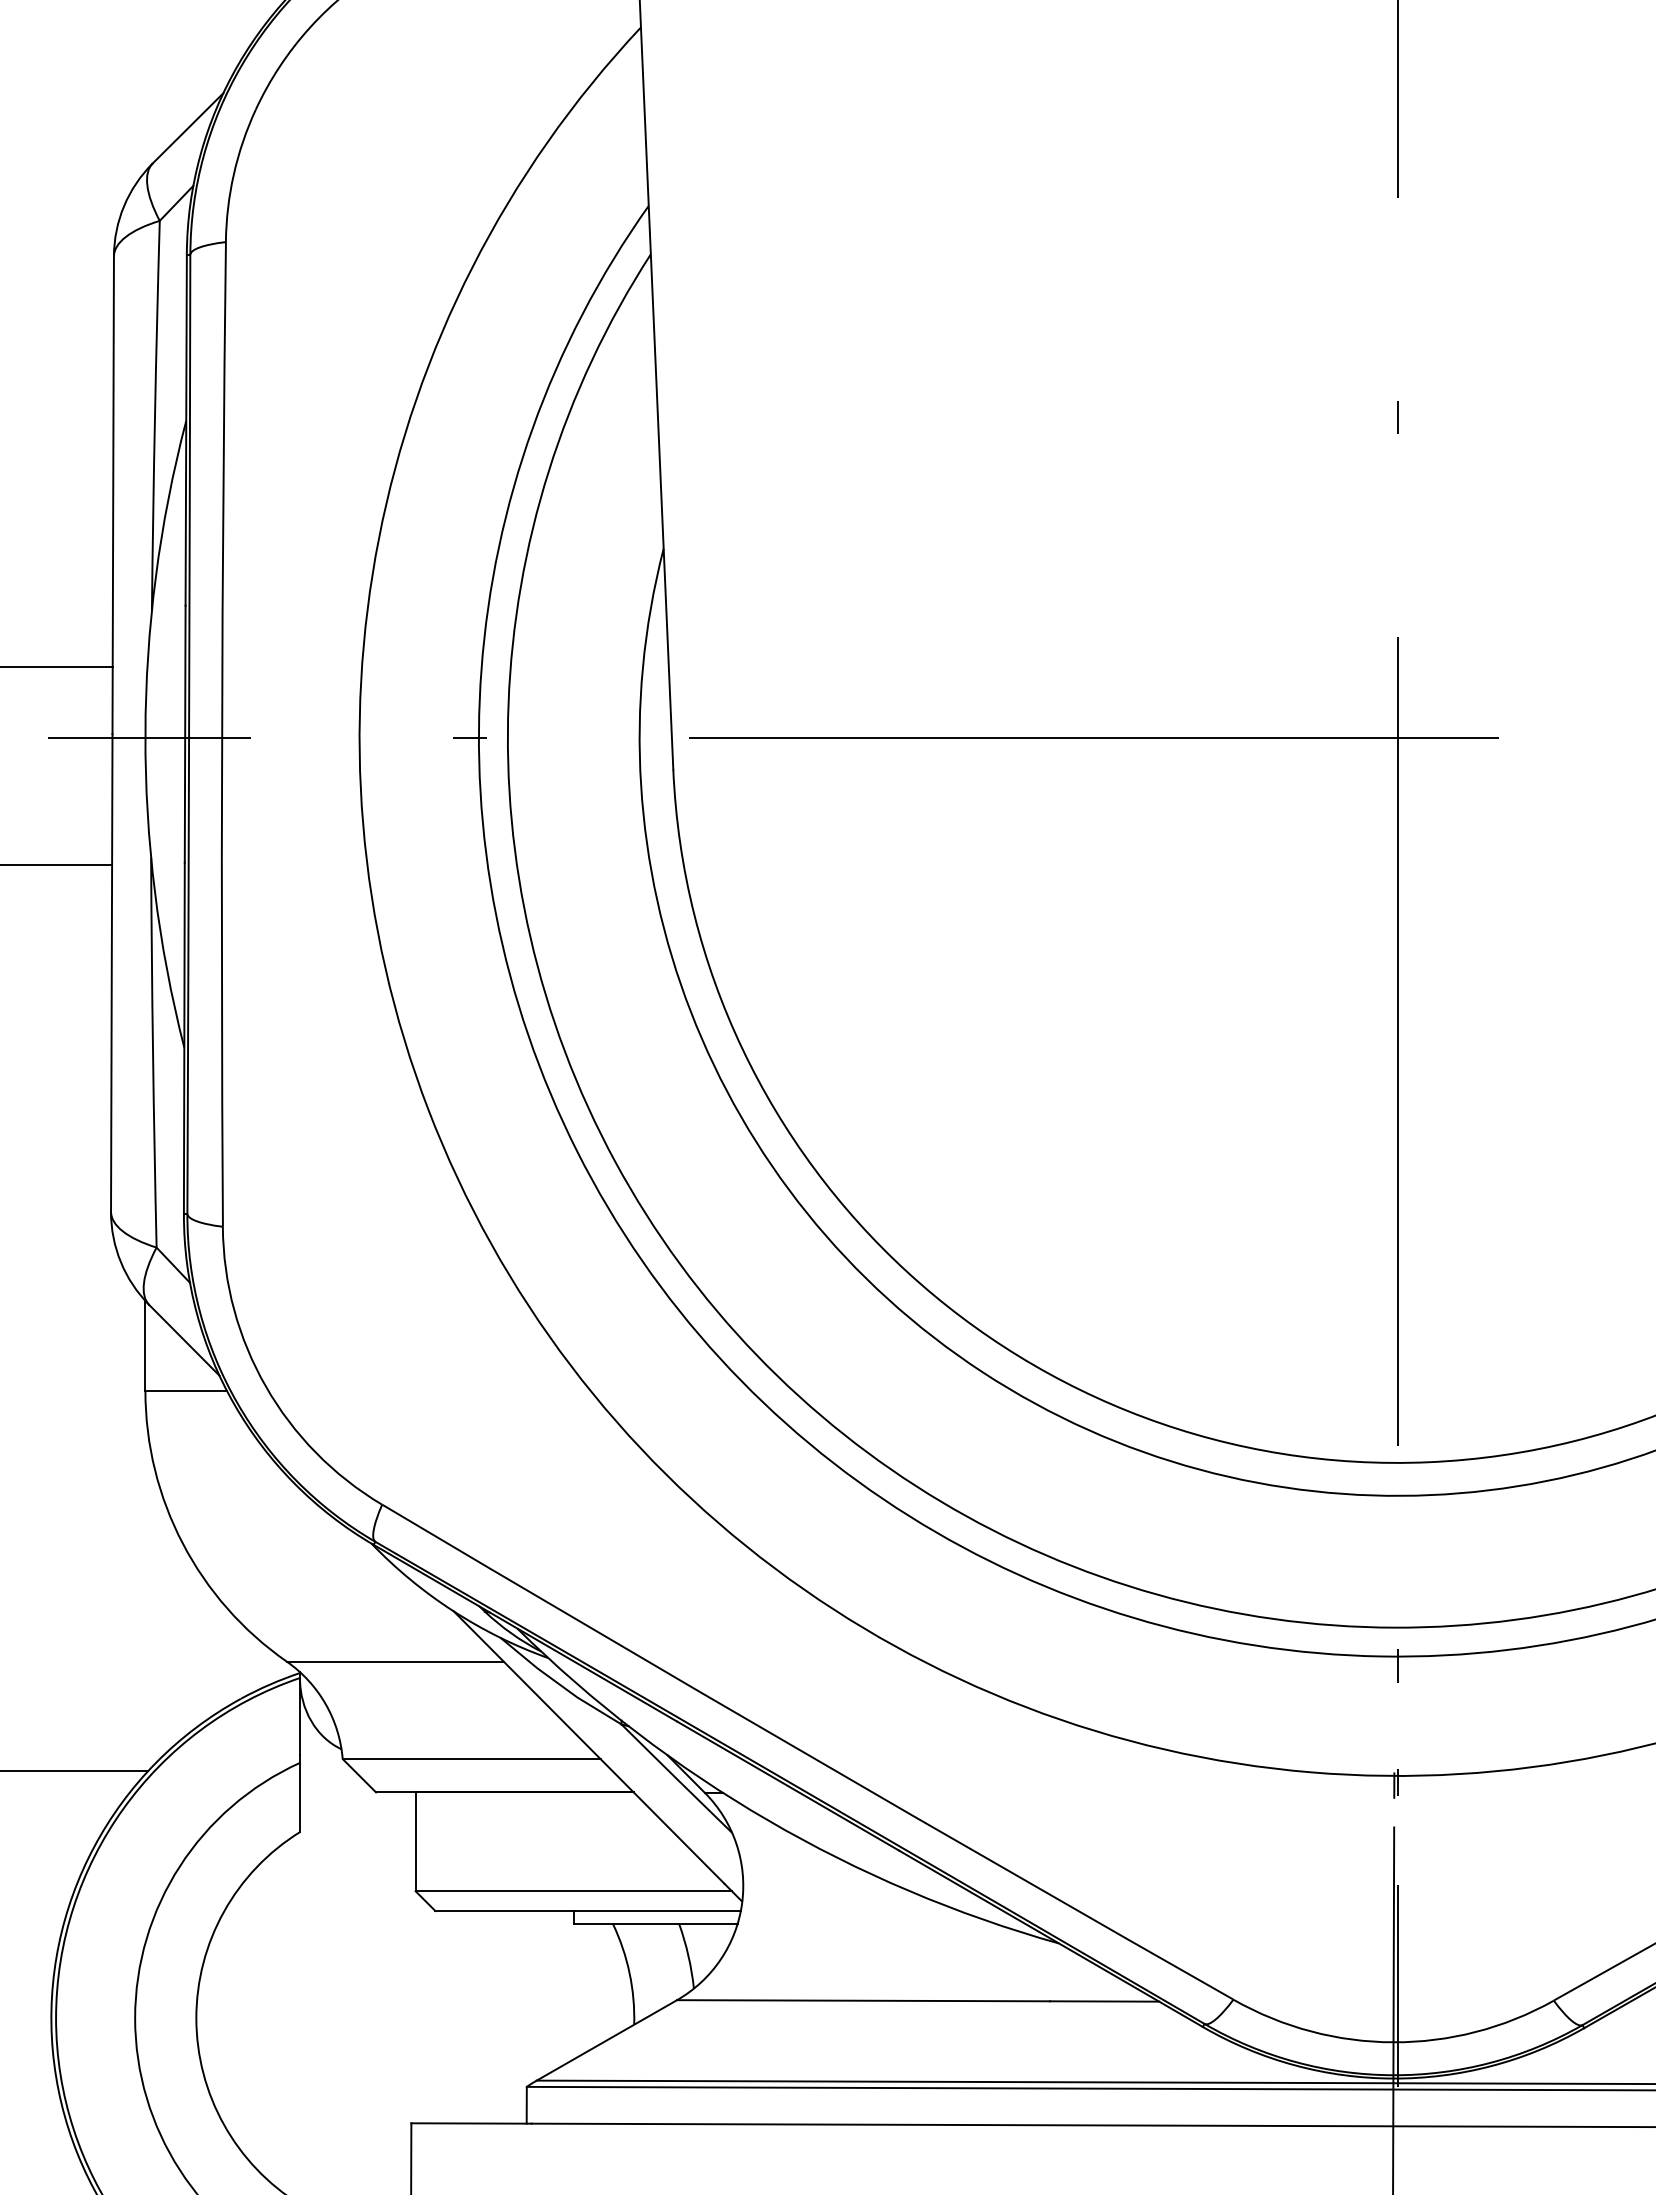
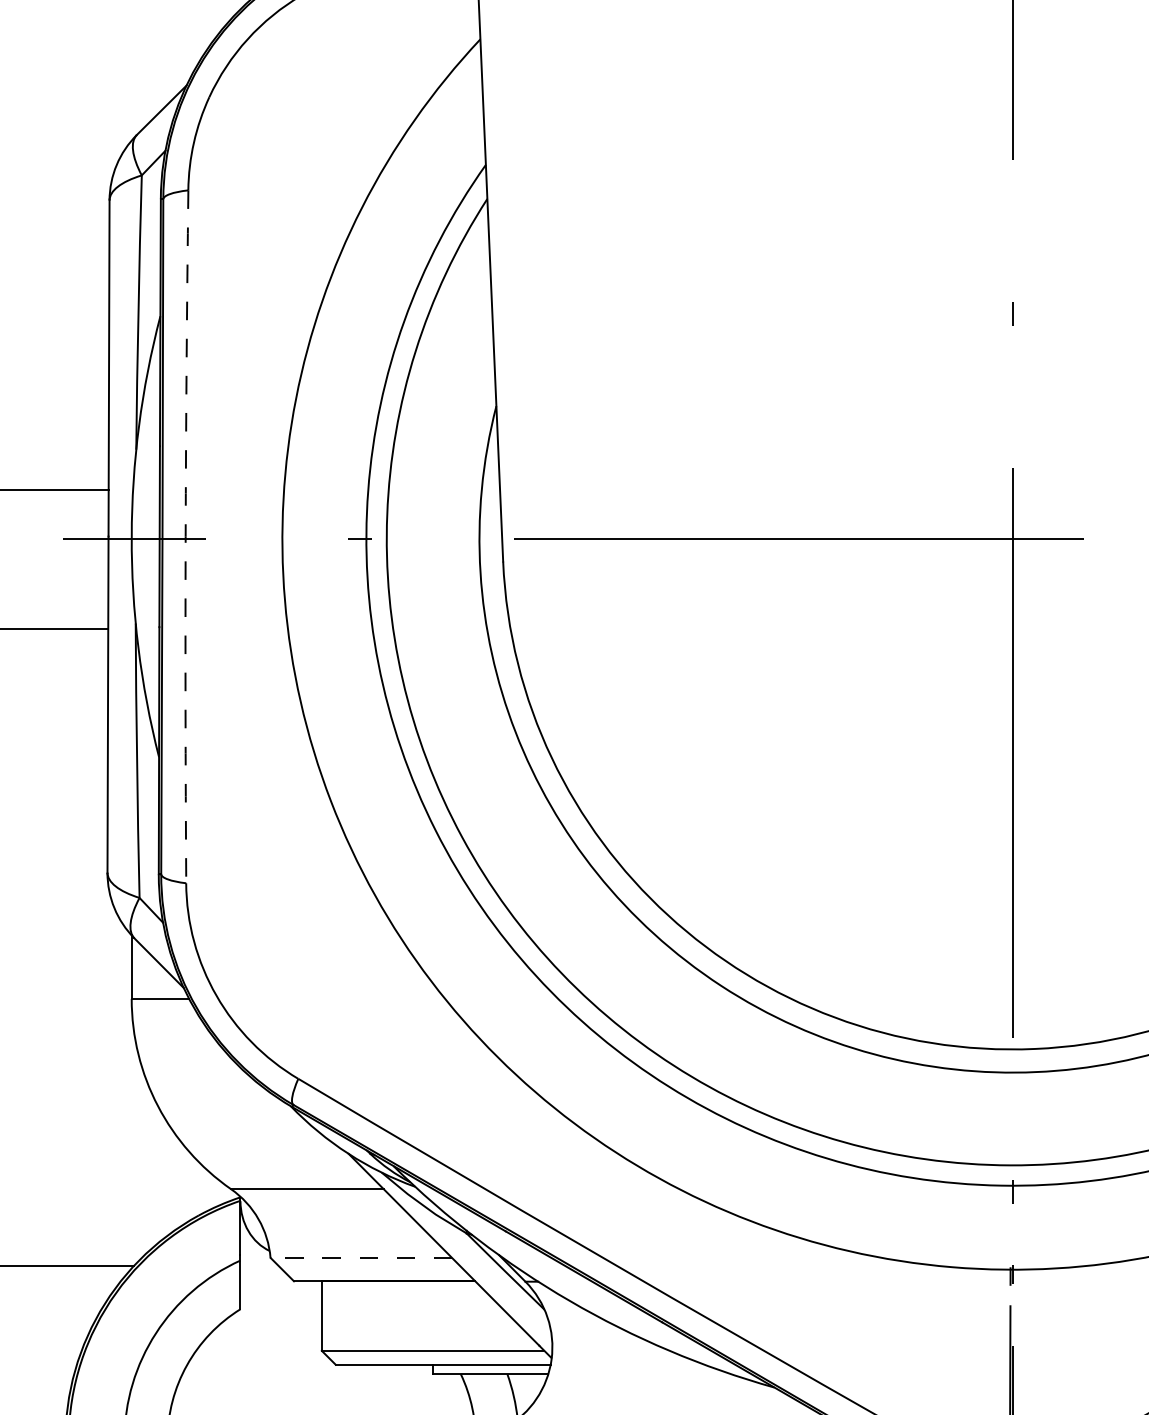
arc: (222, 734) -> (185, 536), solid -> dashed
line: (471, 1759) -> (361, 1258), solid -> dashed

